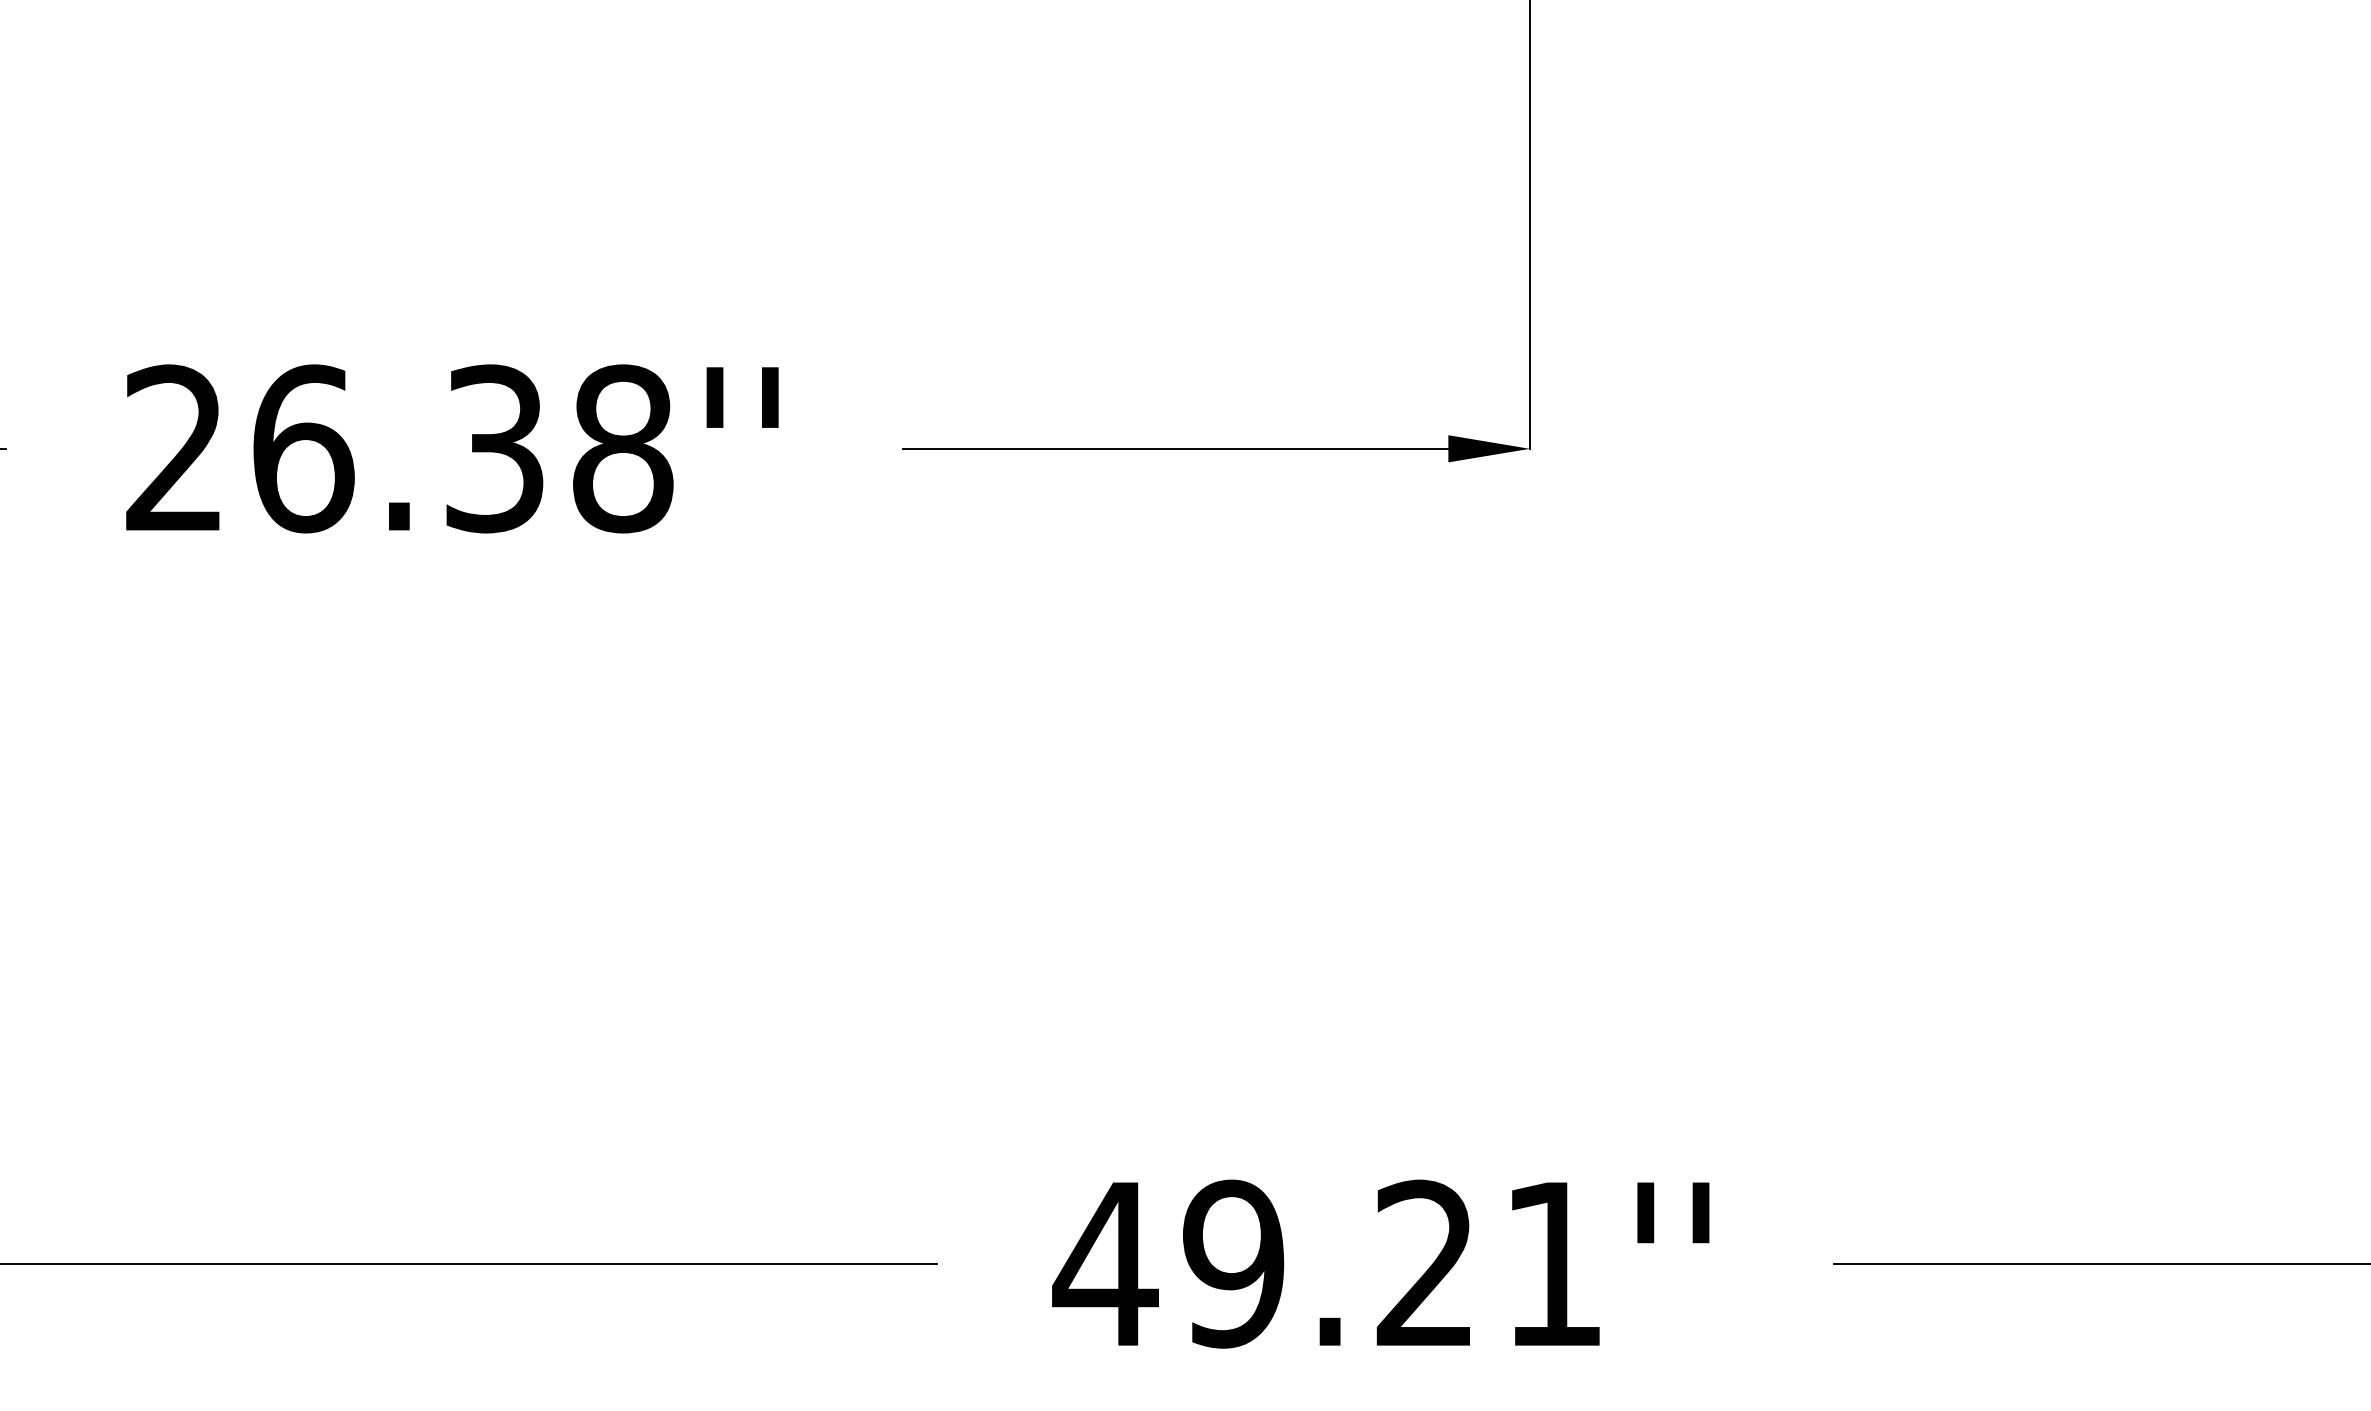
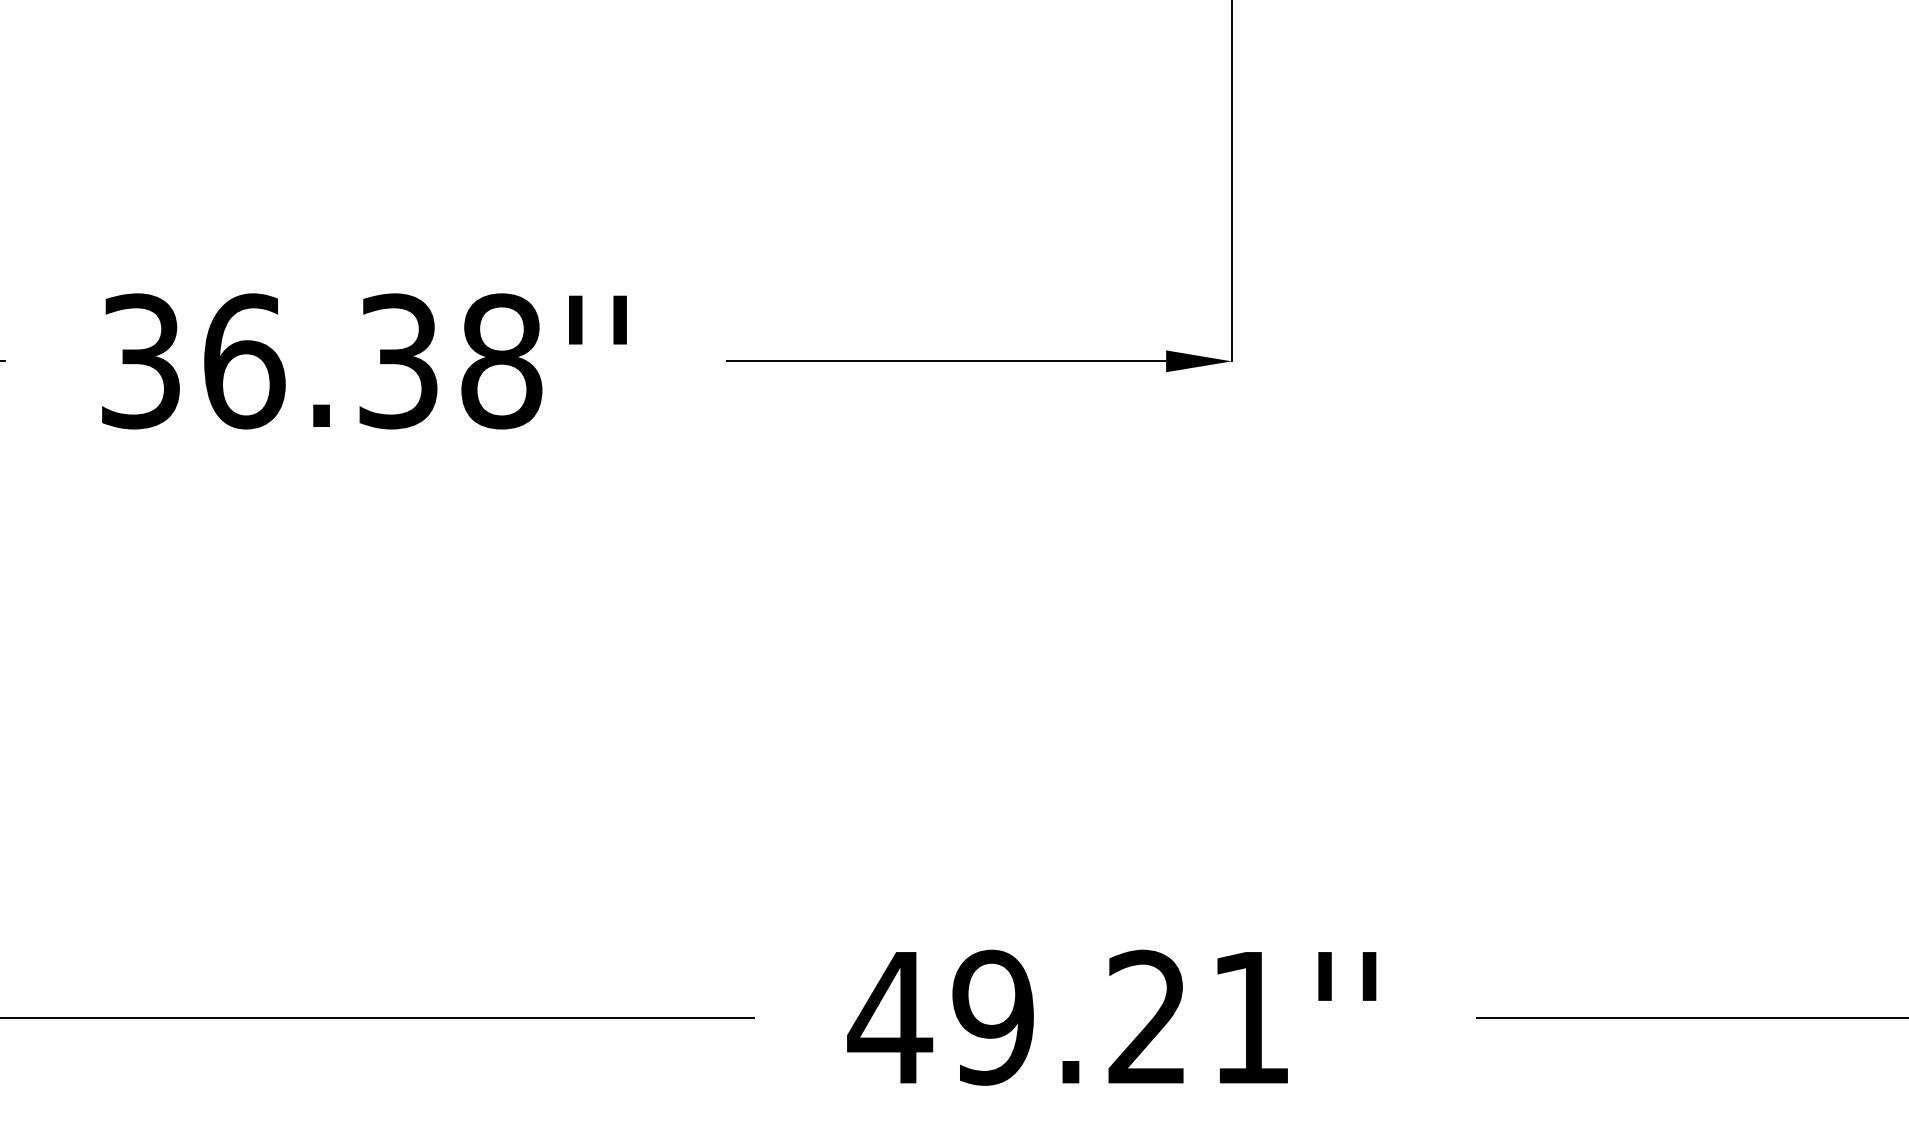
text: (174, 449) -> (140, 361), 26.38'' -> 36.38''

